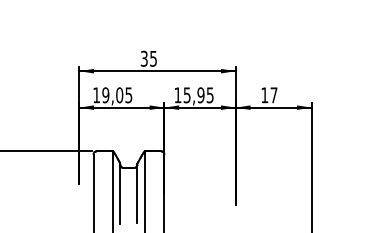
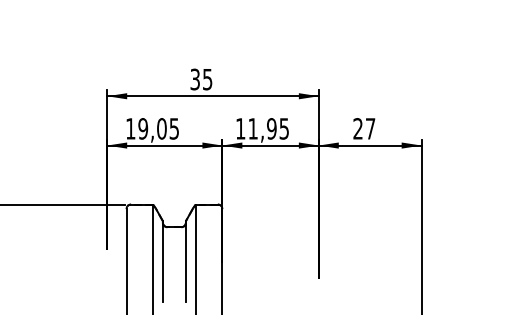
text: (264, 94) -> (357, 127), 17 -> 27
text: (186, 95) -> (252, 129), 15,95 -> 11,95

